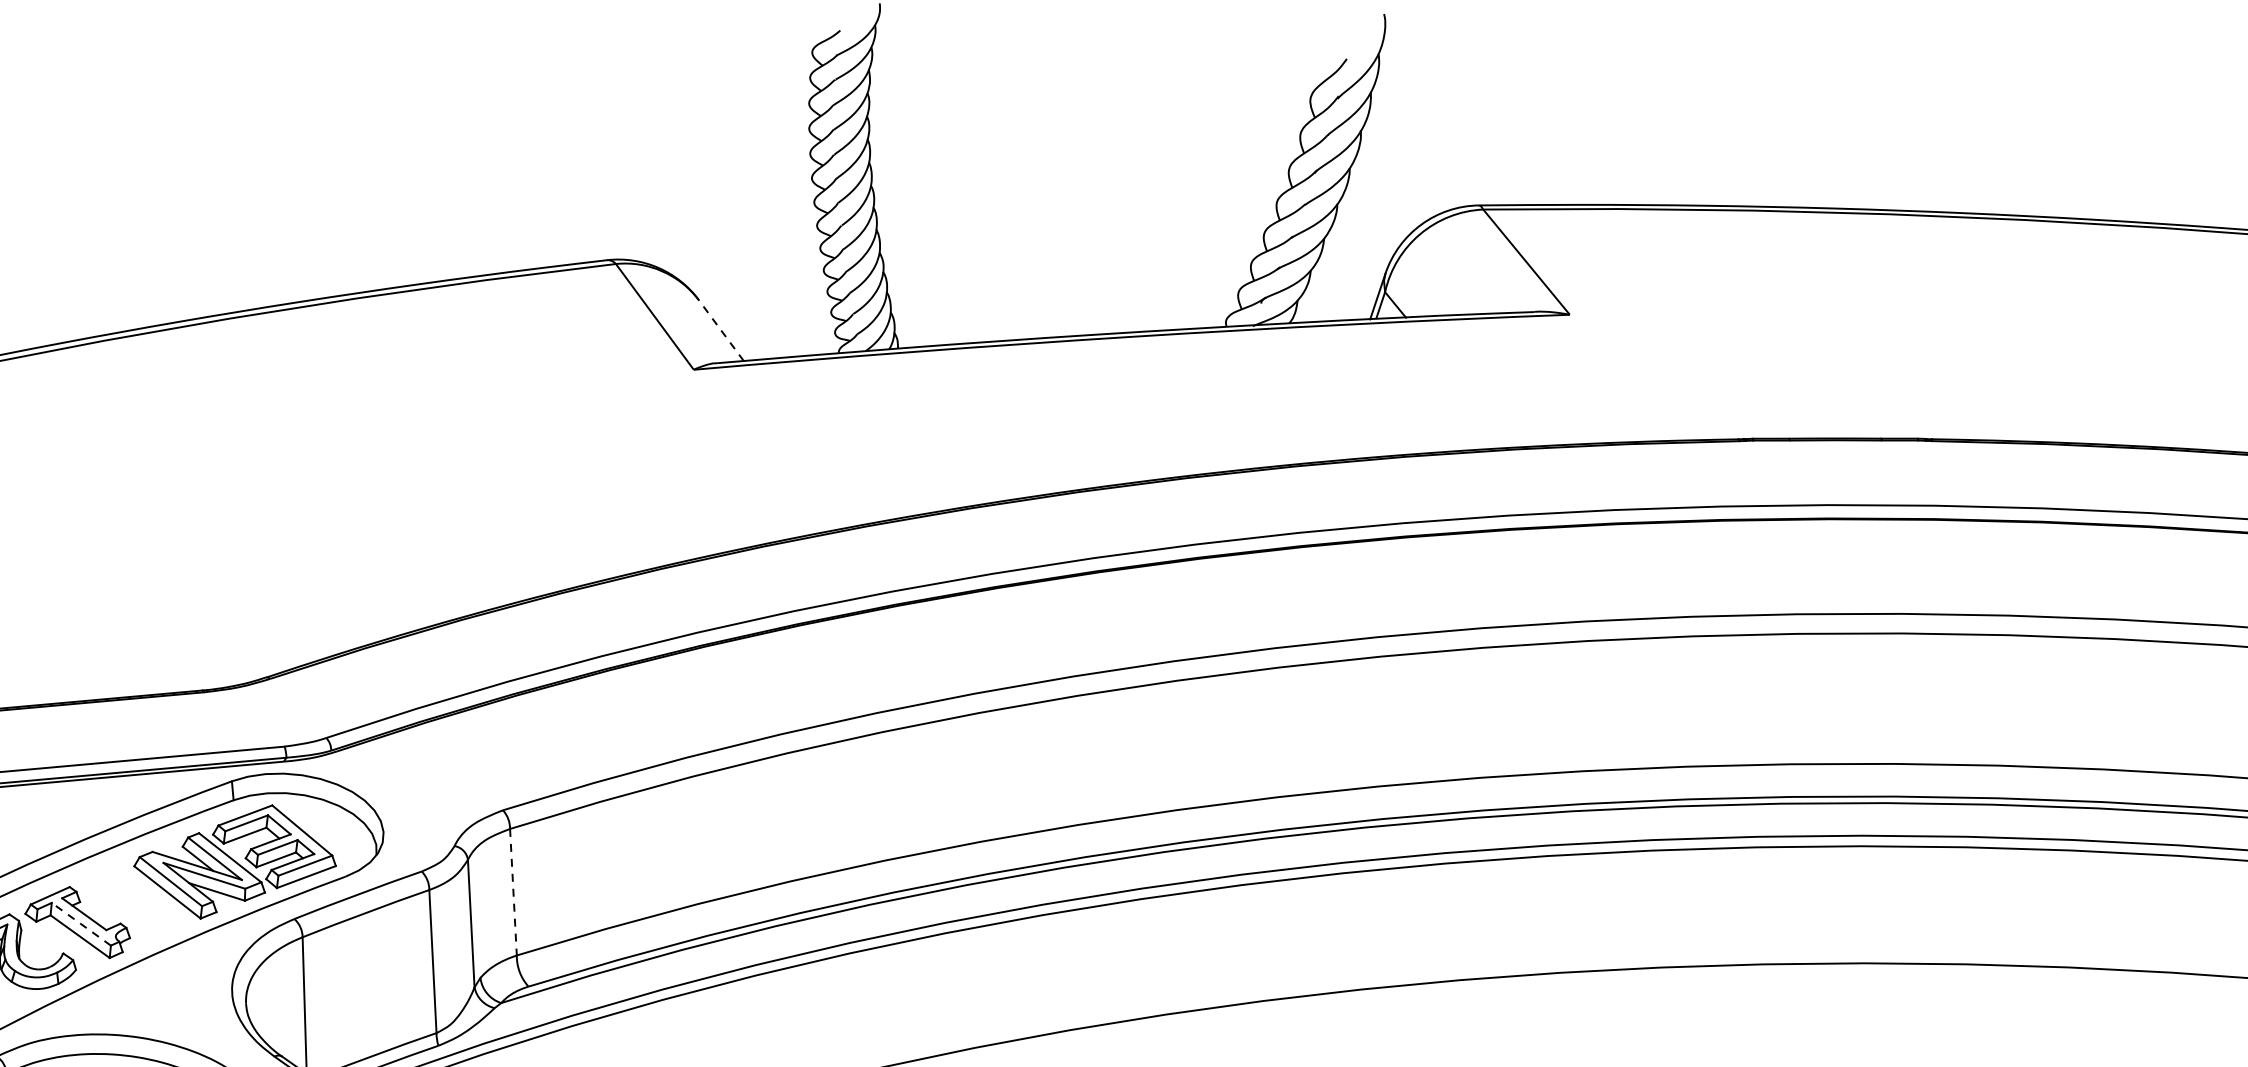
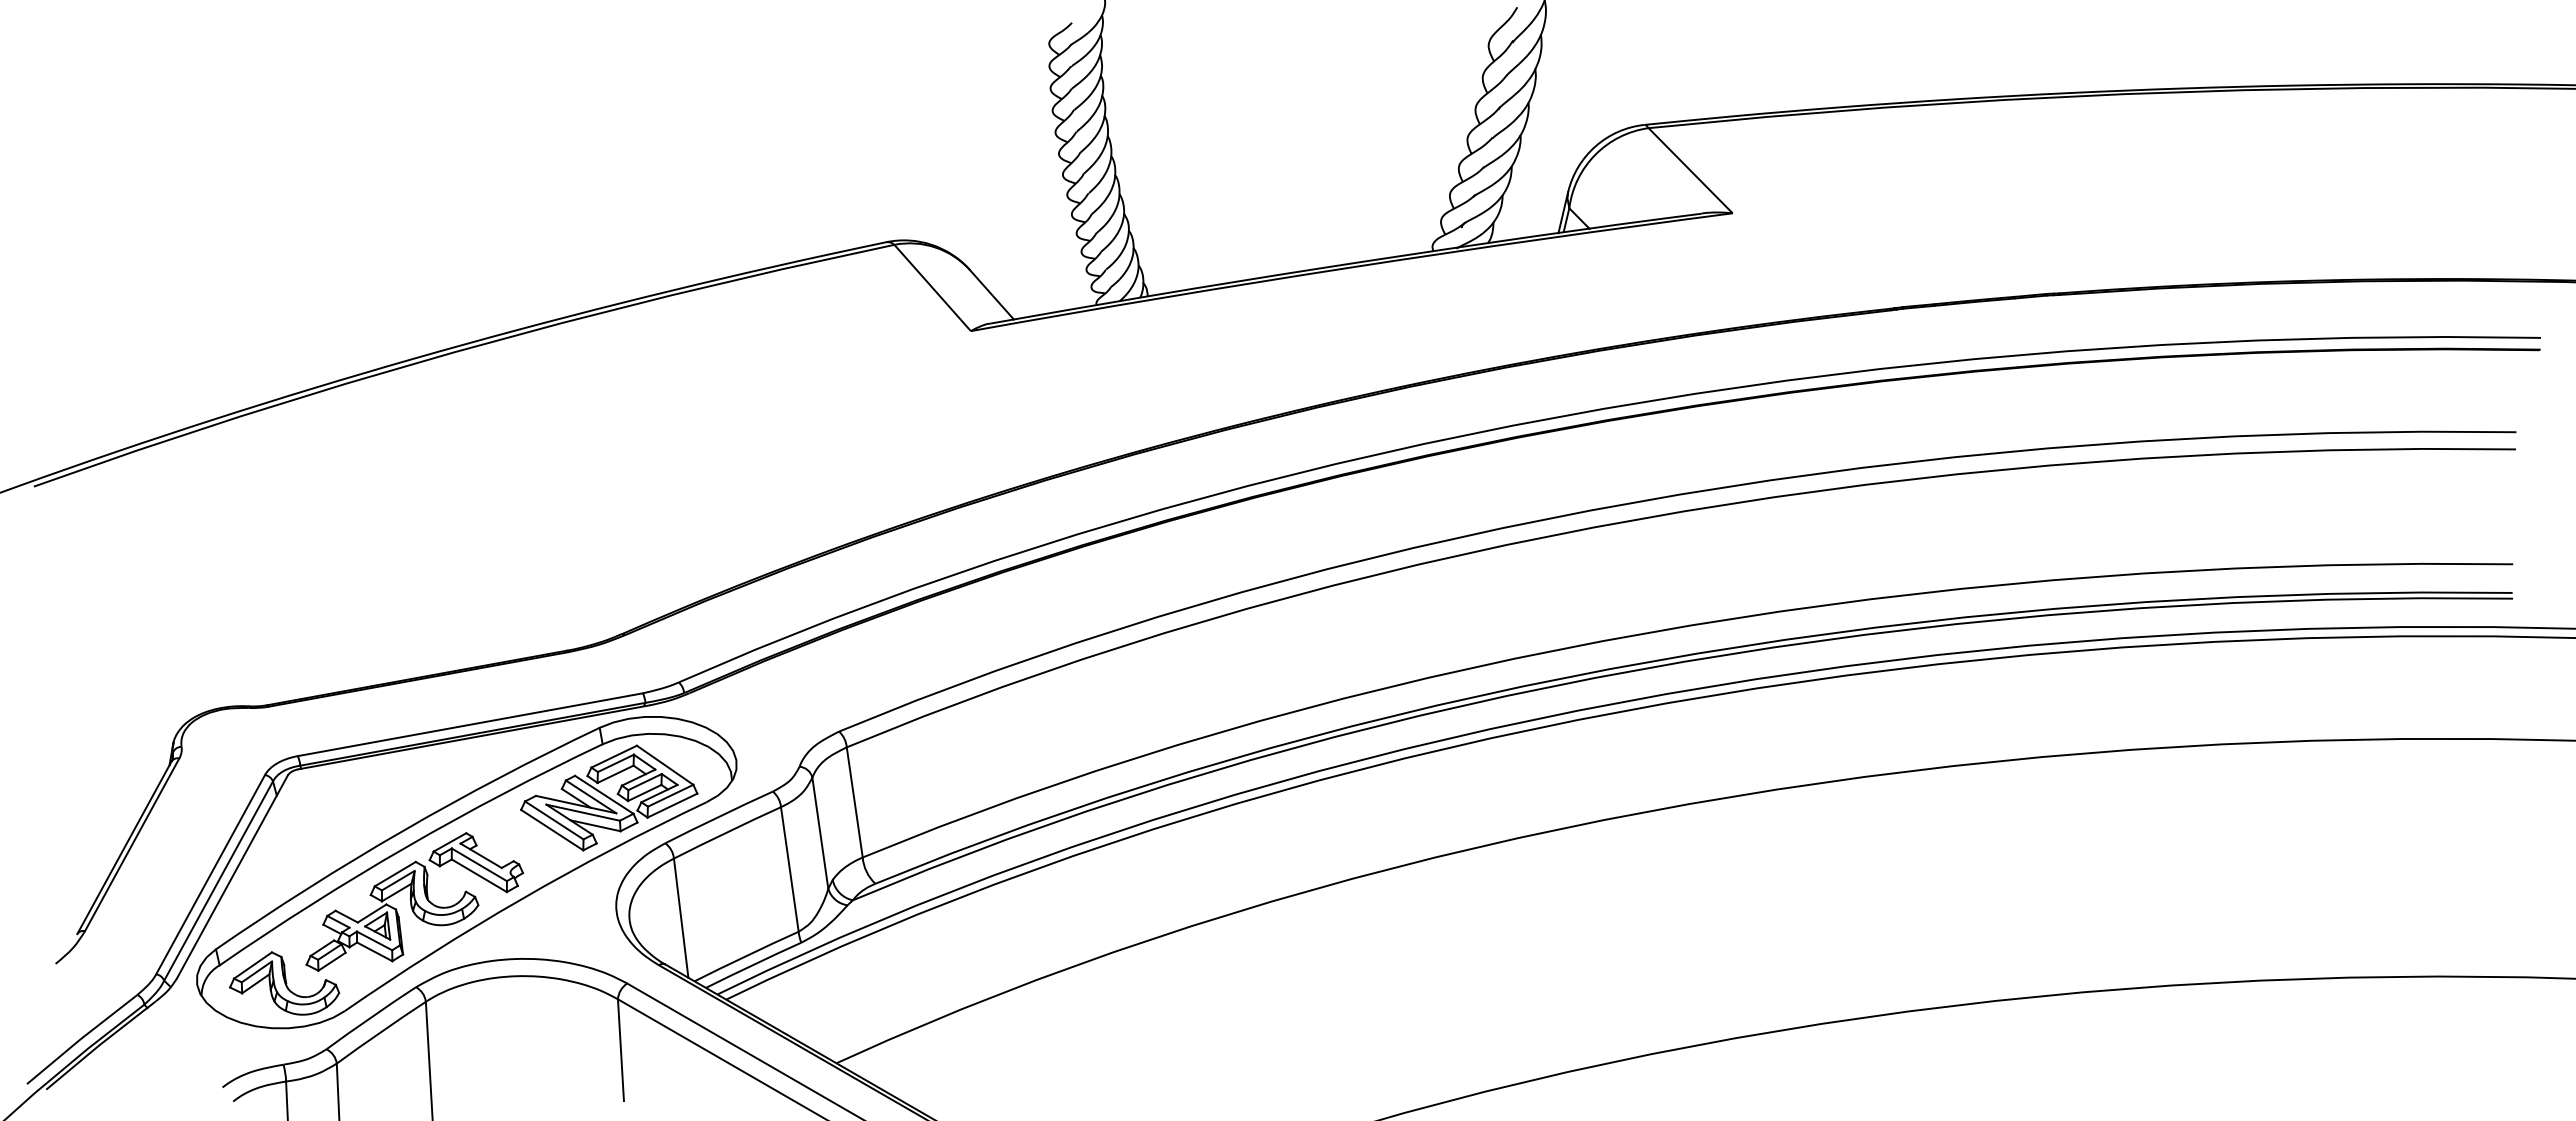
line: (720, 330) -> (991, 294), dashed -> solid
line: (513, 892) -> (854, 802), dashed -> solid
line: (80, 923) -> (478, 864), dashed -> solid

